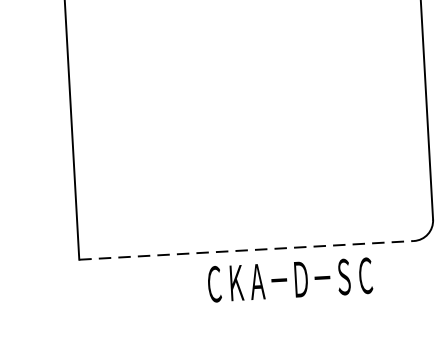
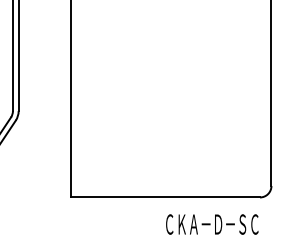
line: (247, 250) -> (166, 197), dashed -> solid
text: (290, 280) -> (212, 224), moved

